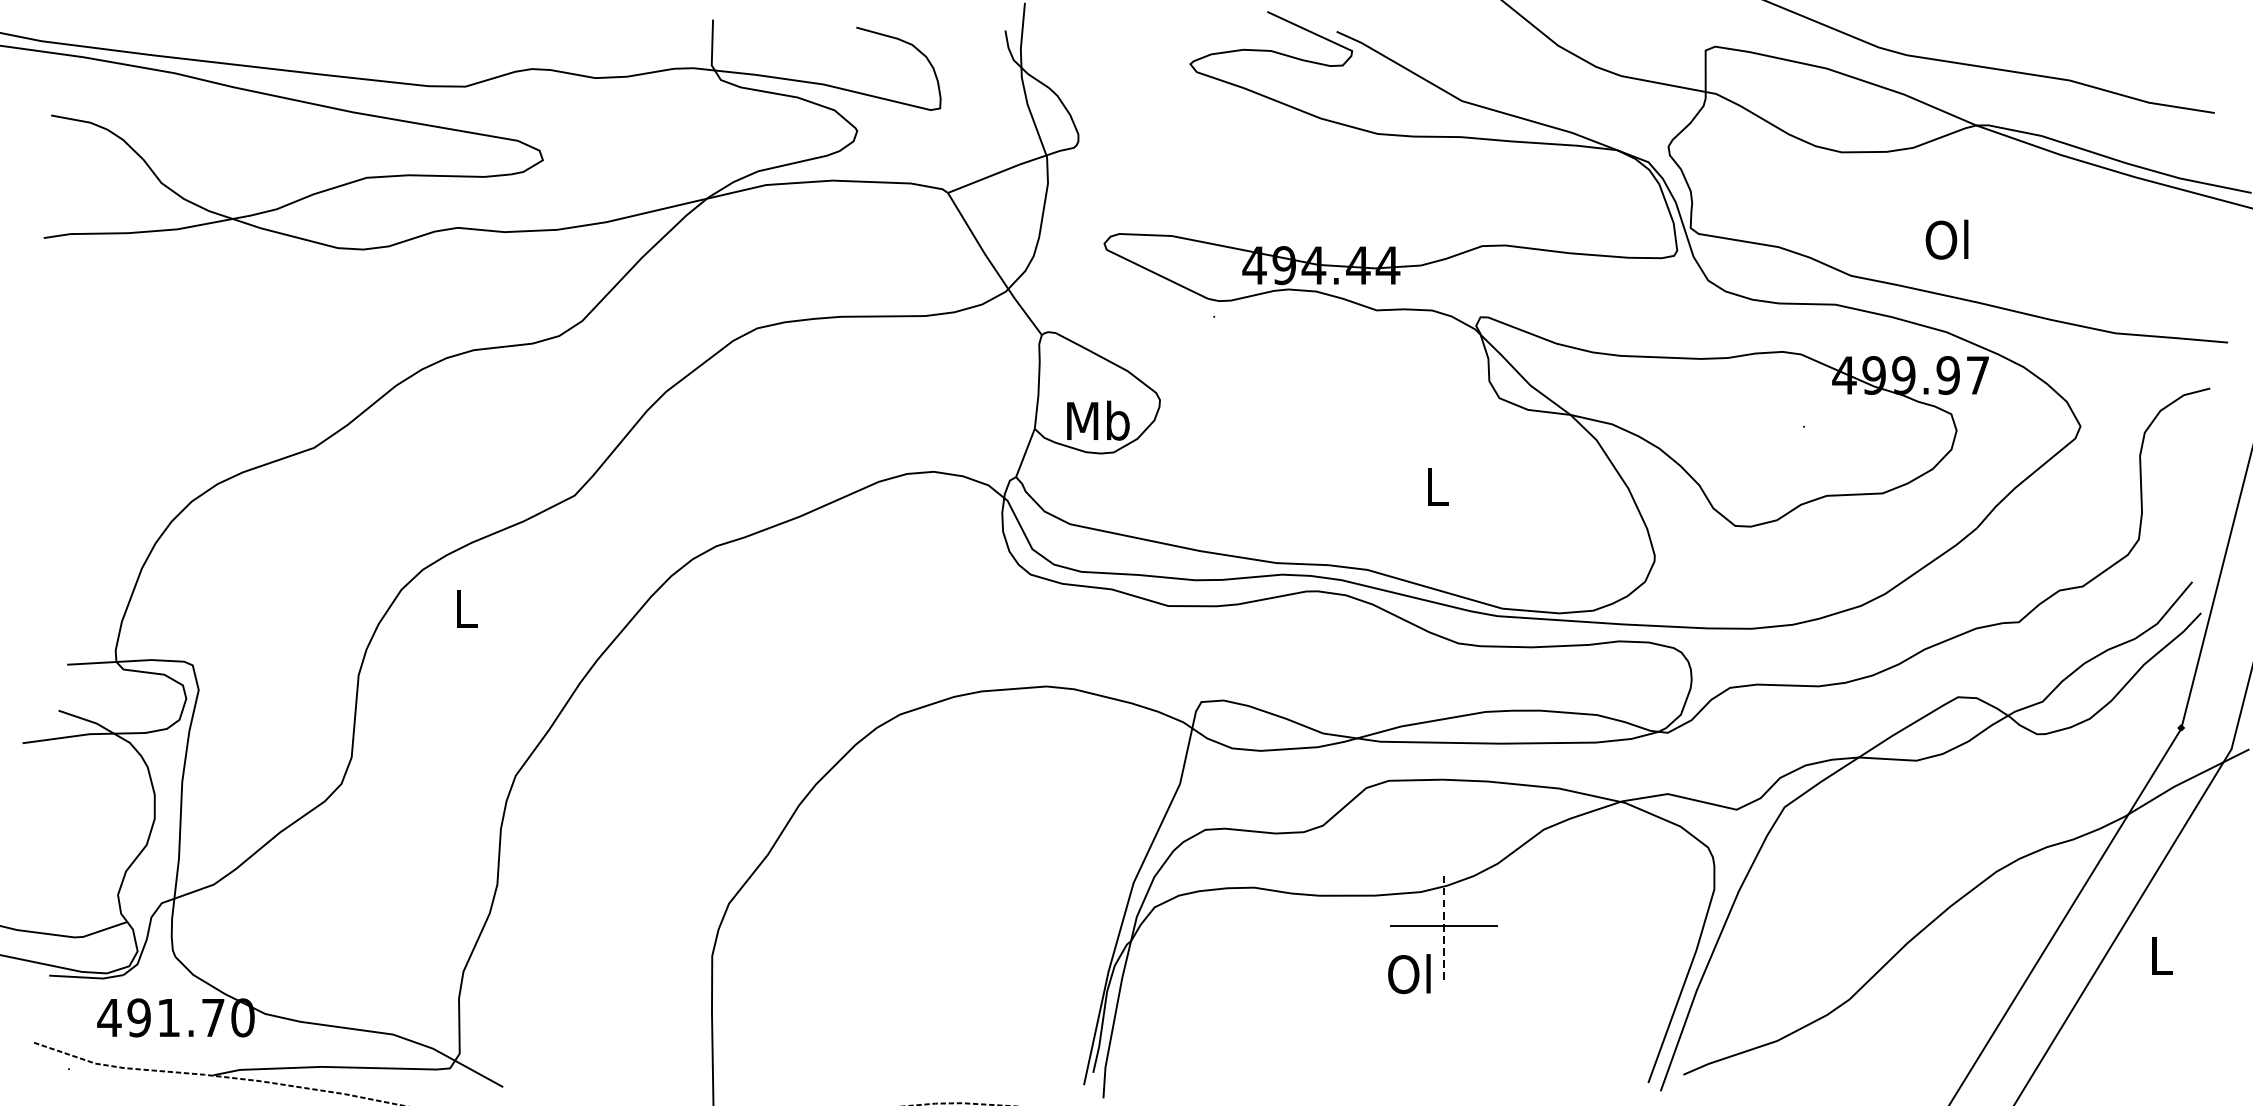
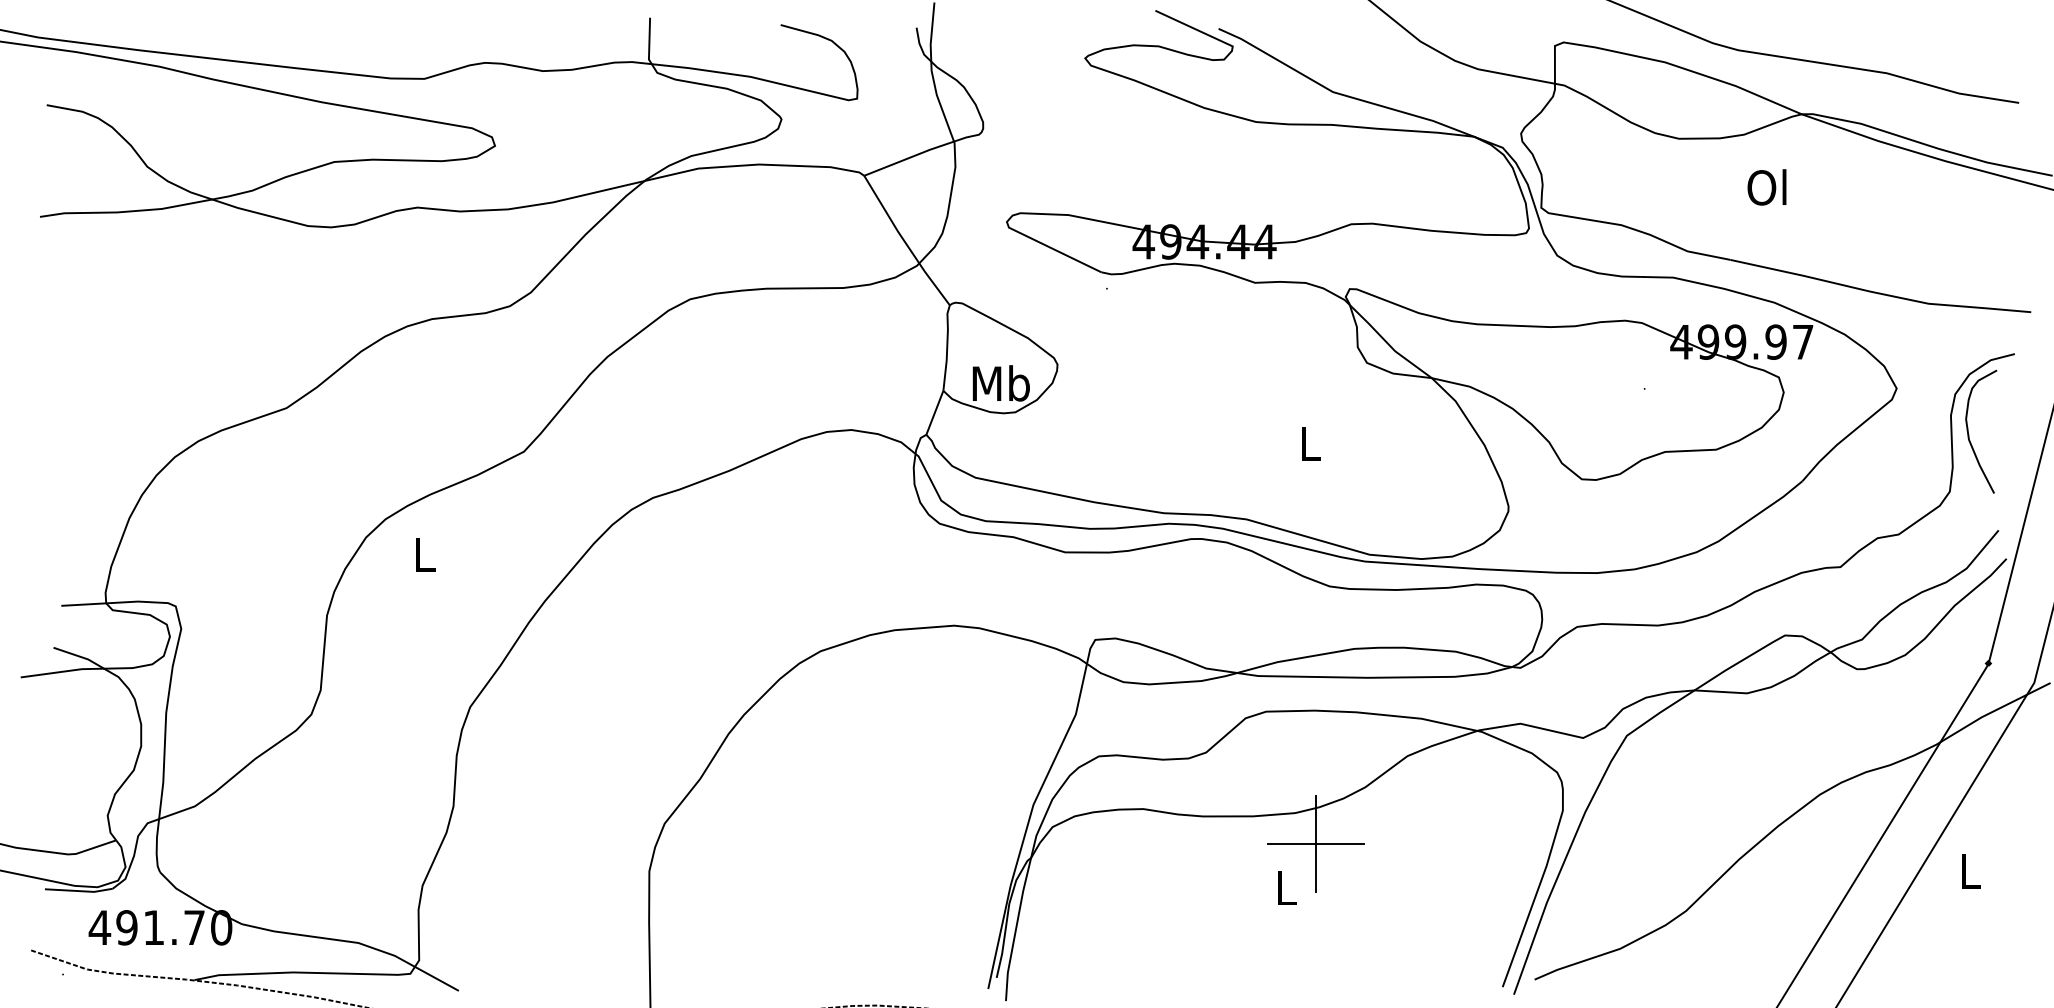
text: (1946, 239) -> (1766, 187), moved
curve: (2160, 476) -> (1969, 434), added
line: (1444, 925) -> (1316, 843), dashed -> solid
text: (1408, 973) -> (1284, 887), Ol -> L

